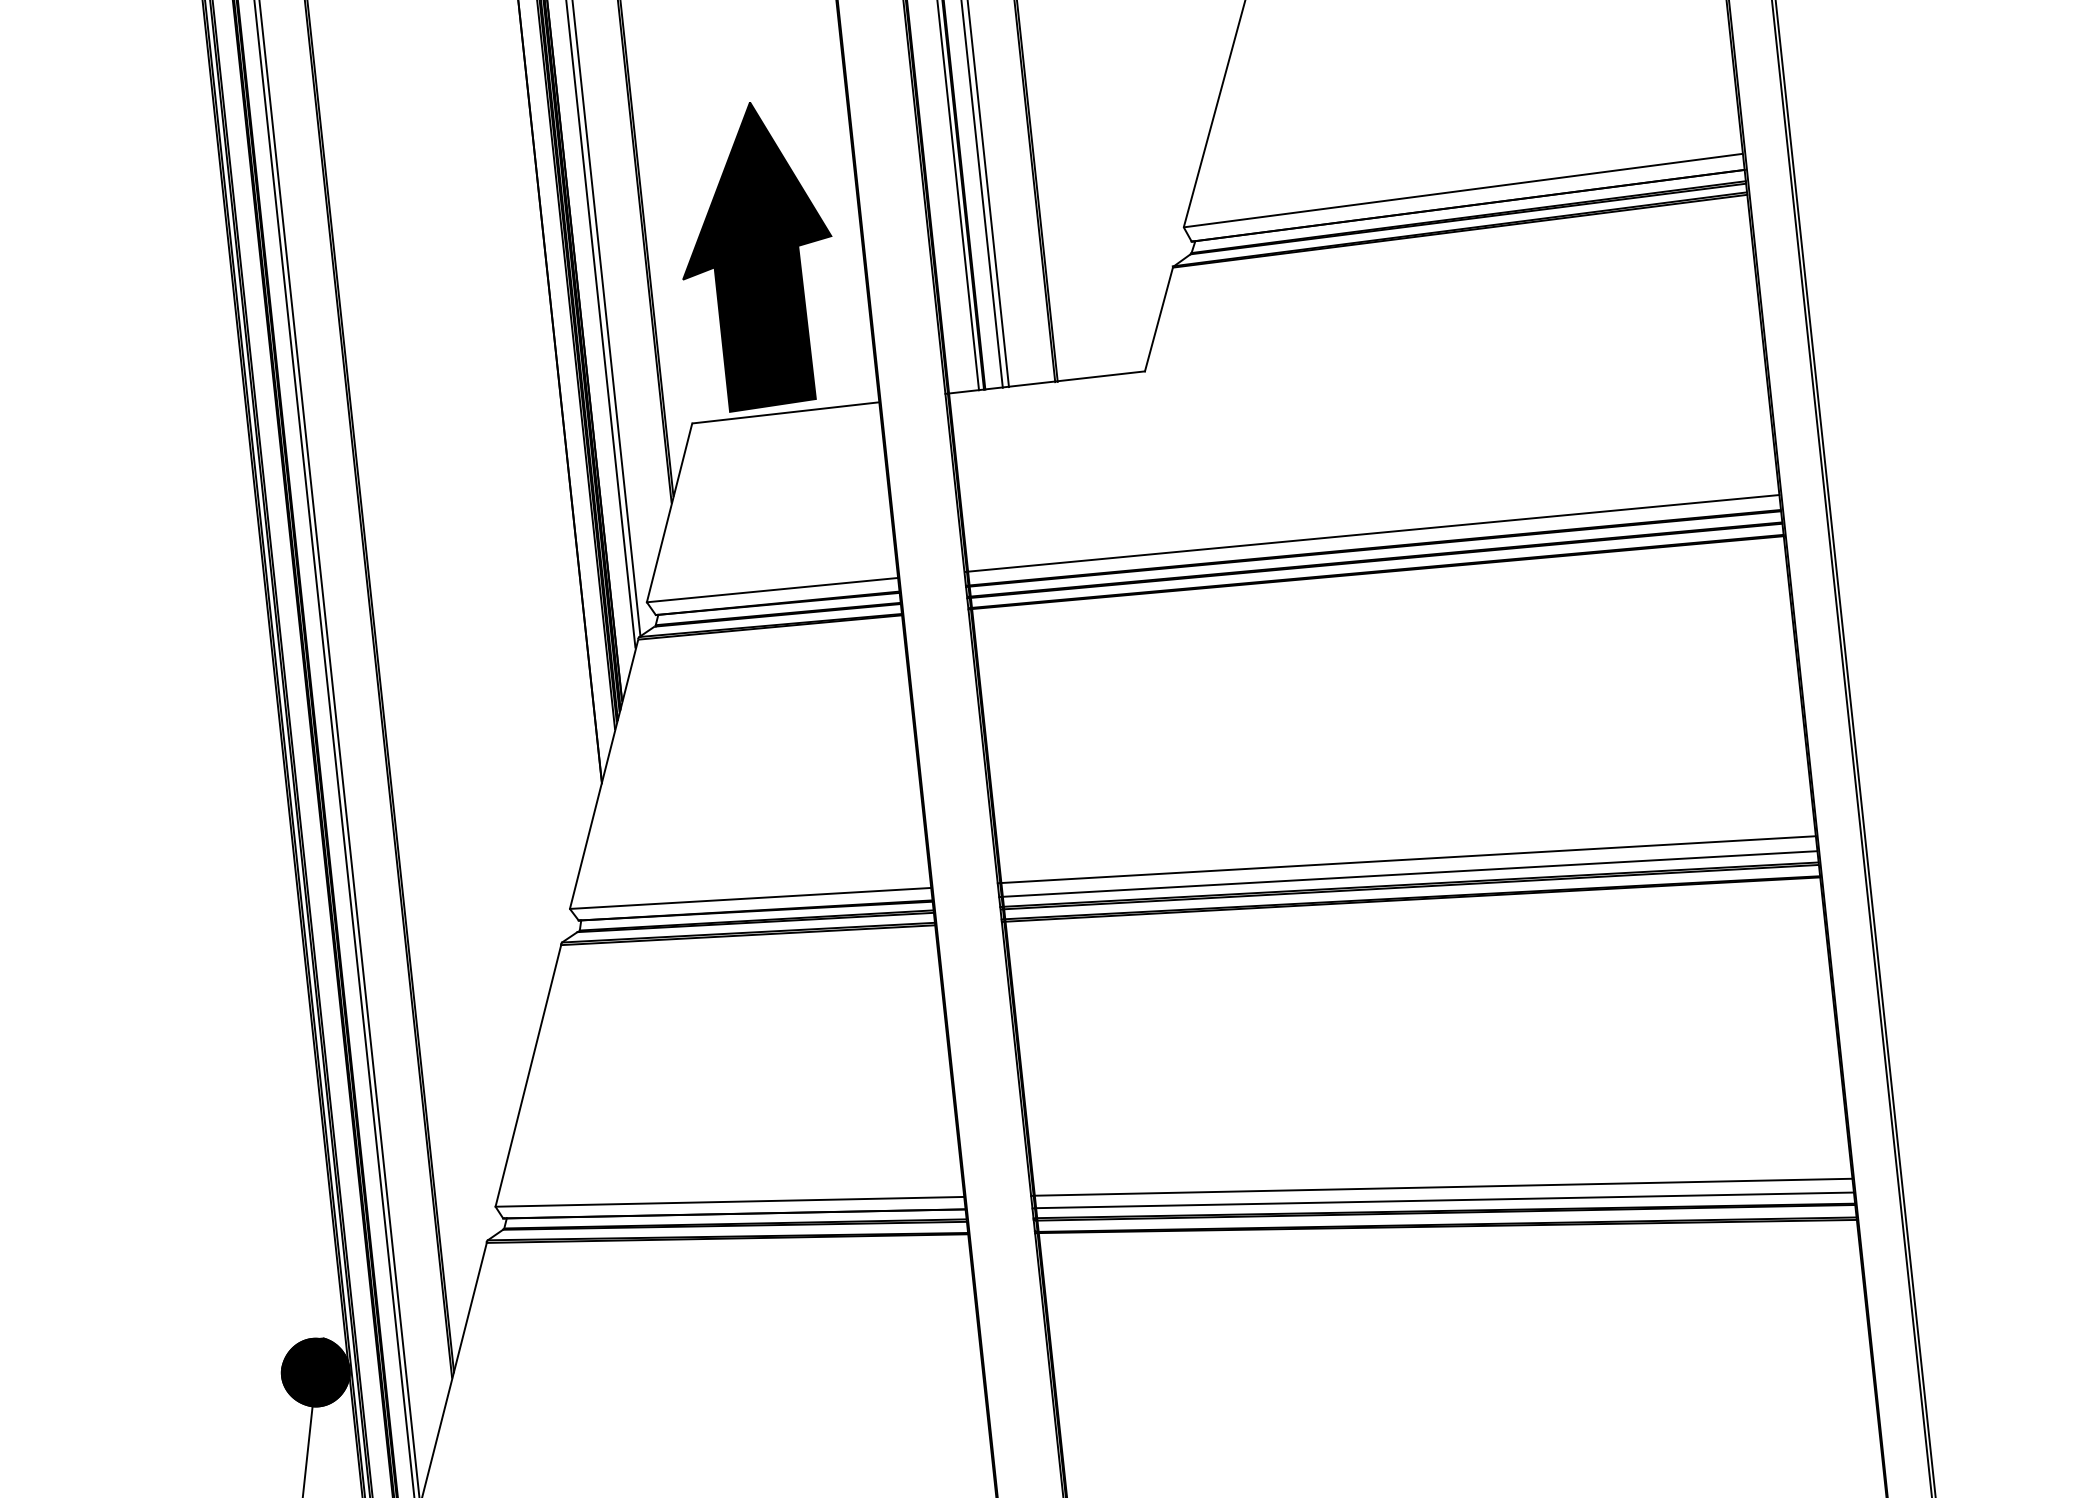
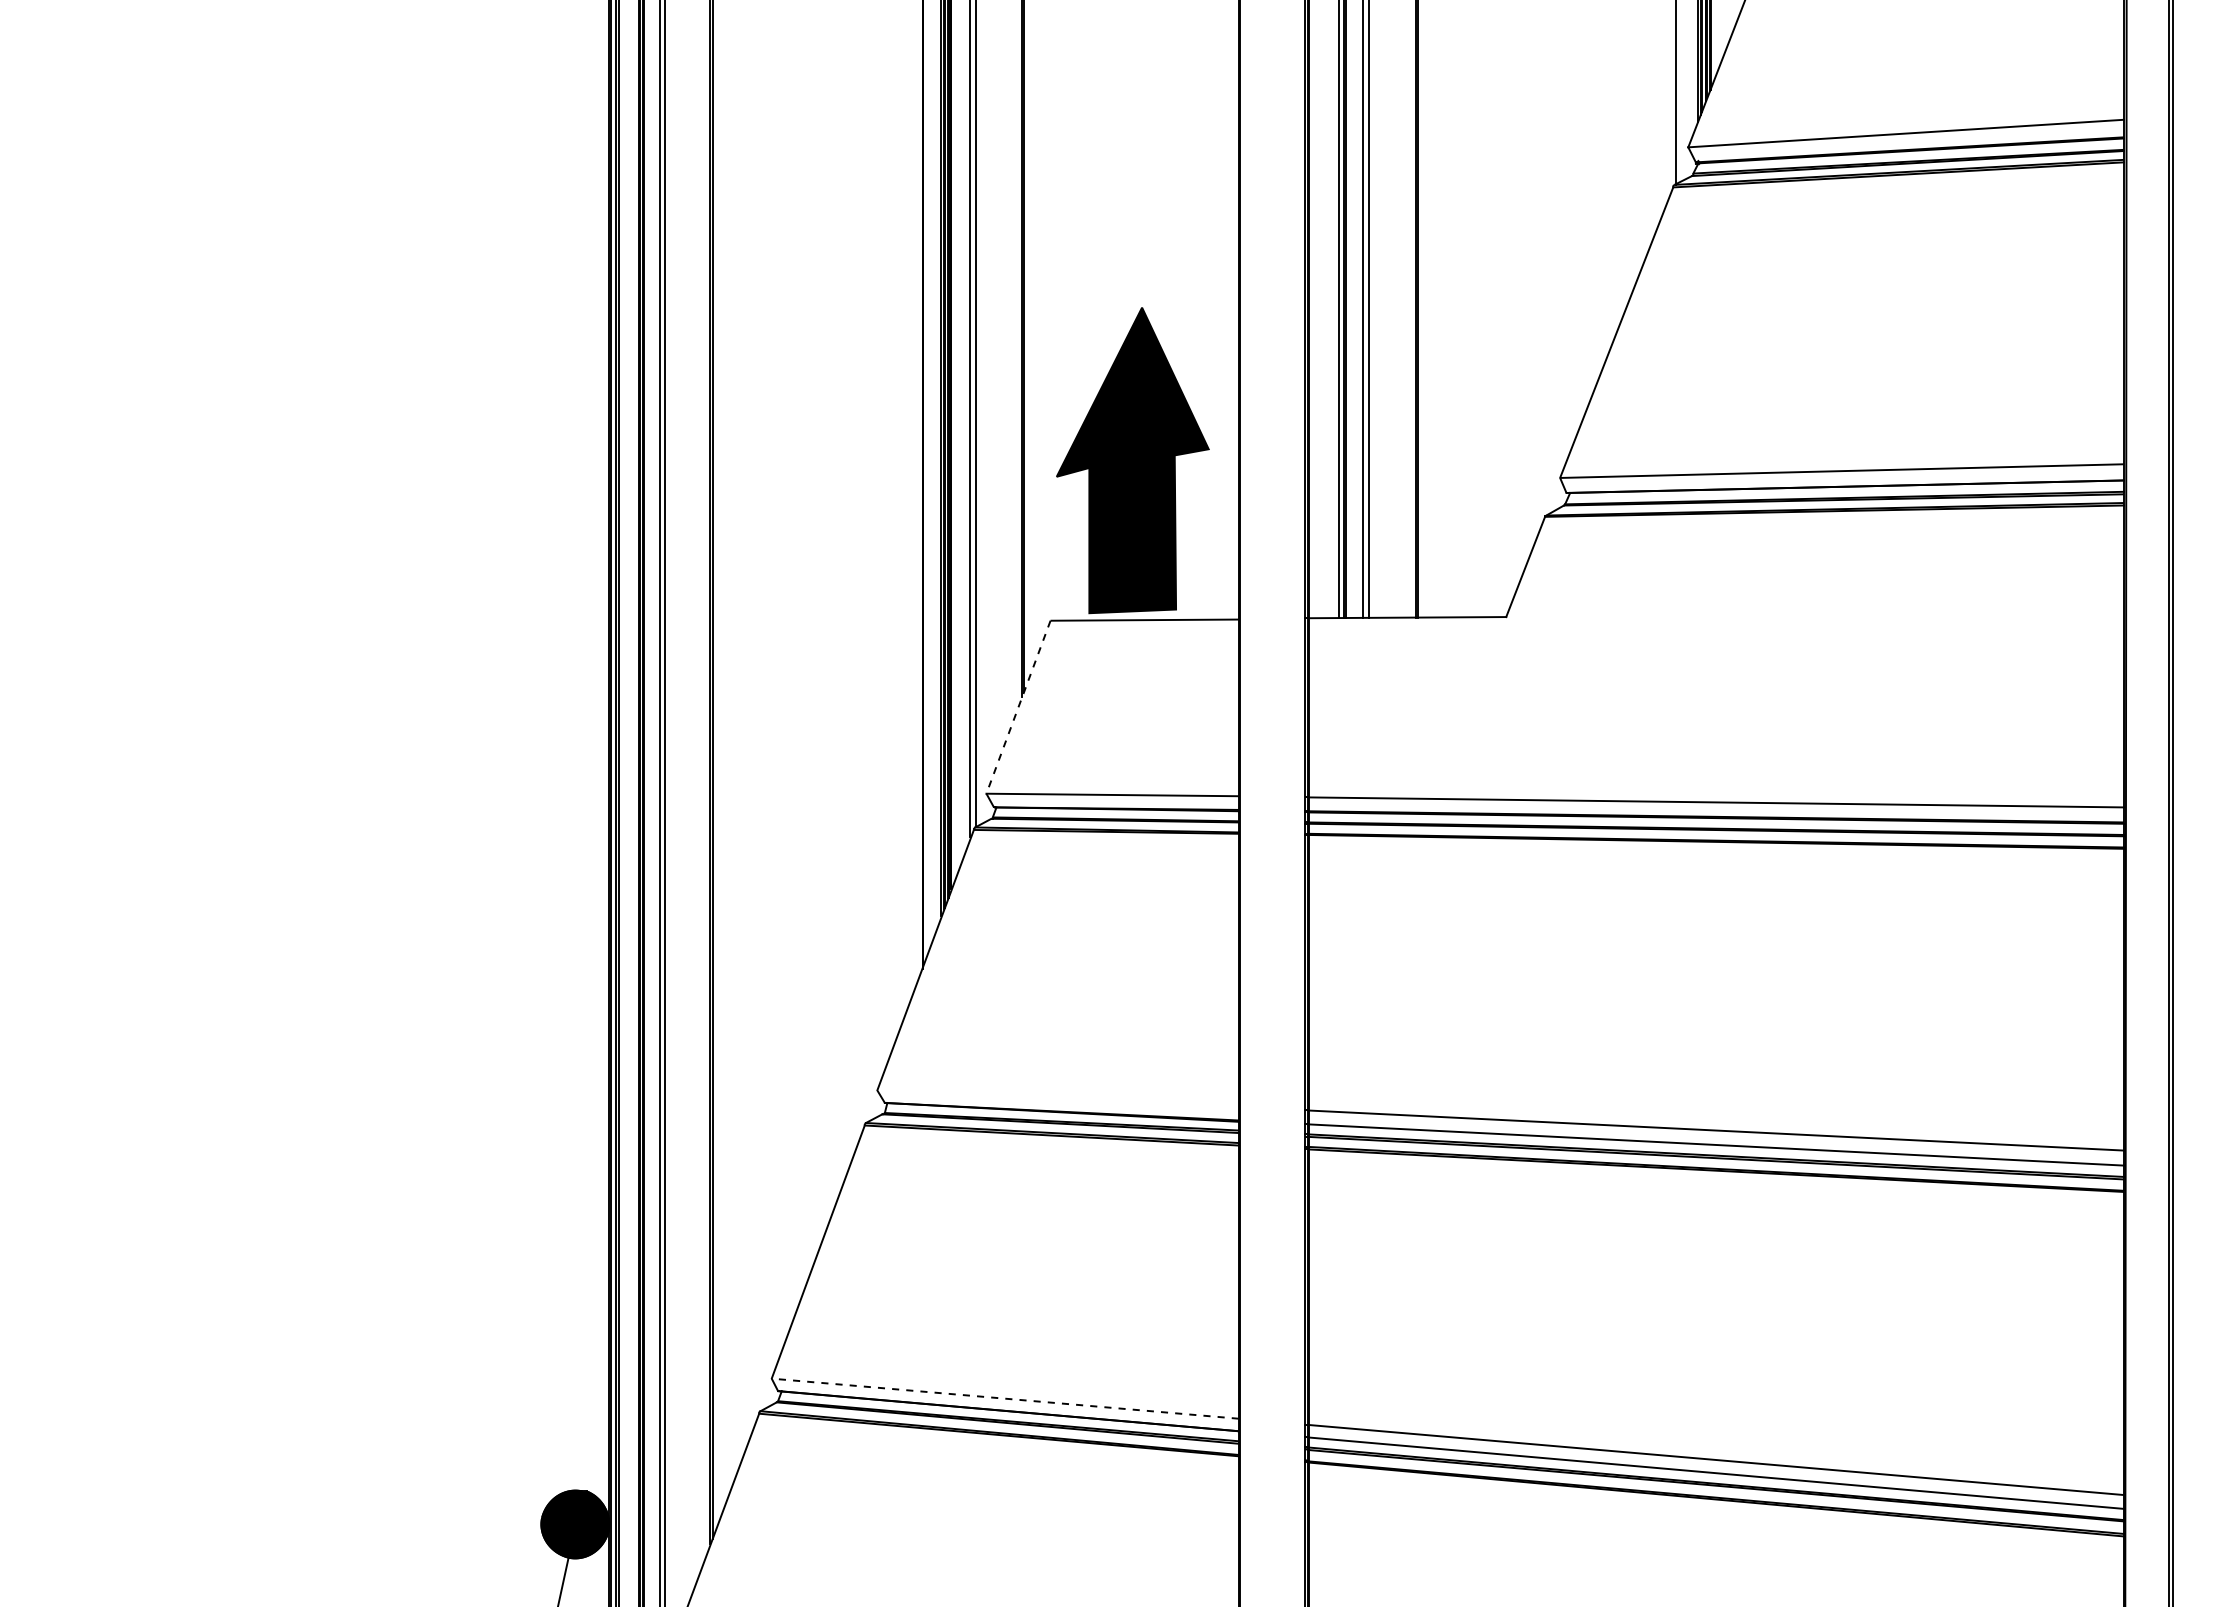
line: (669, 513) -> (1018, 707), solid -> dashed
line: (749, 897) -> (1057, 1098), removed
line: (729, 1201) -> (1004, 1398), solid -> dashed

